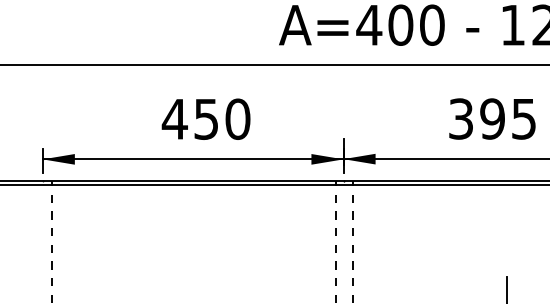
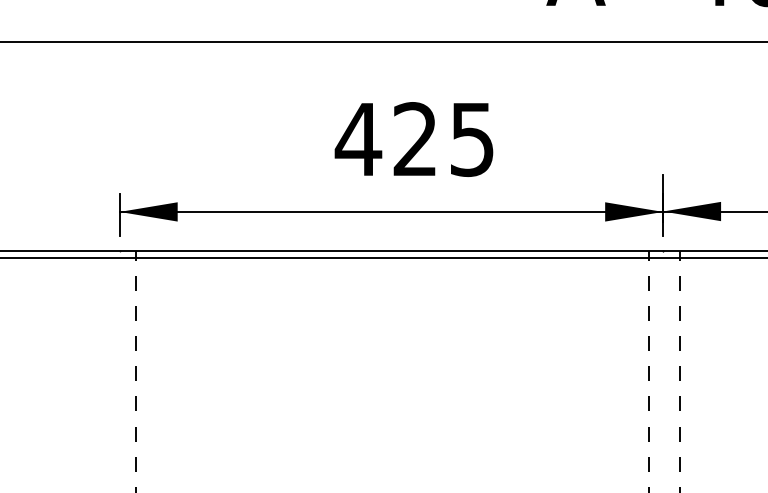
text: (222, 118) -> (444, 138), 450 -> 425

